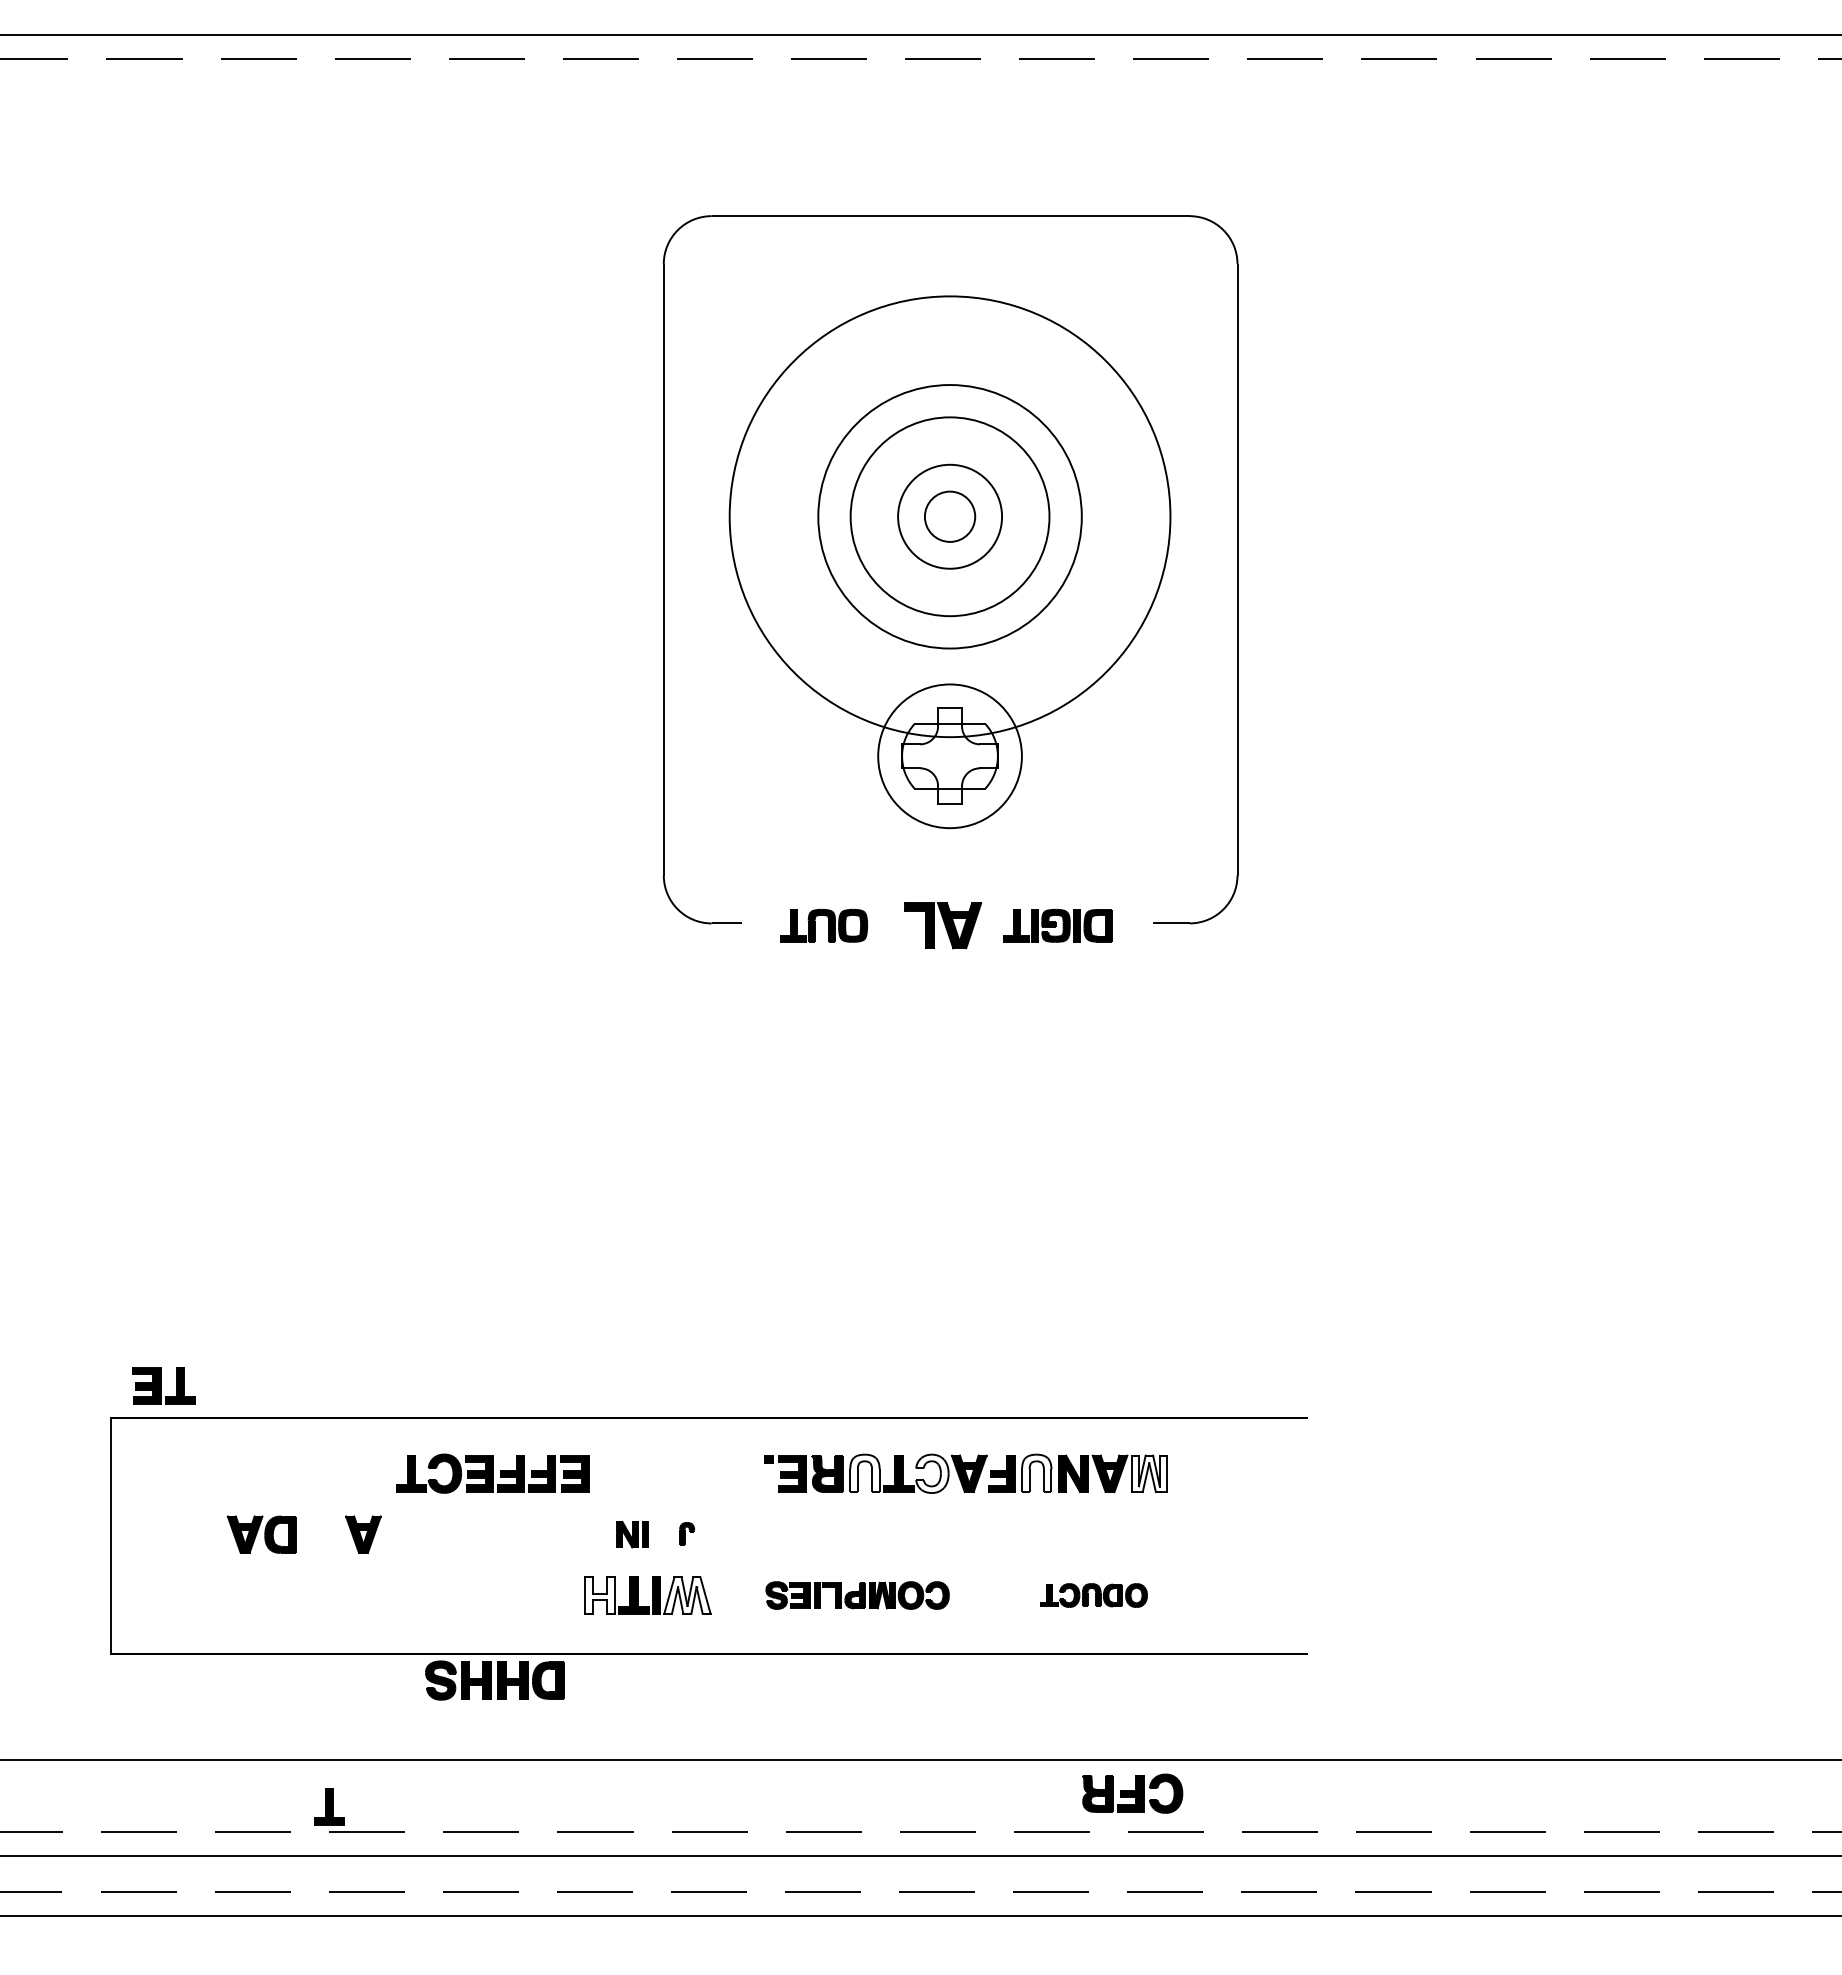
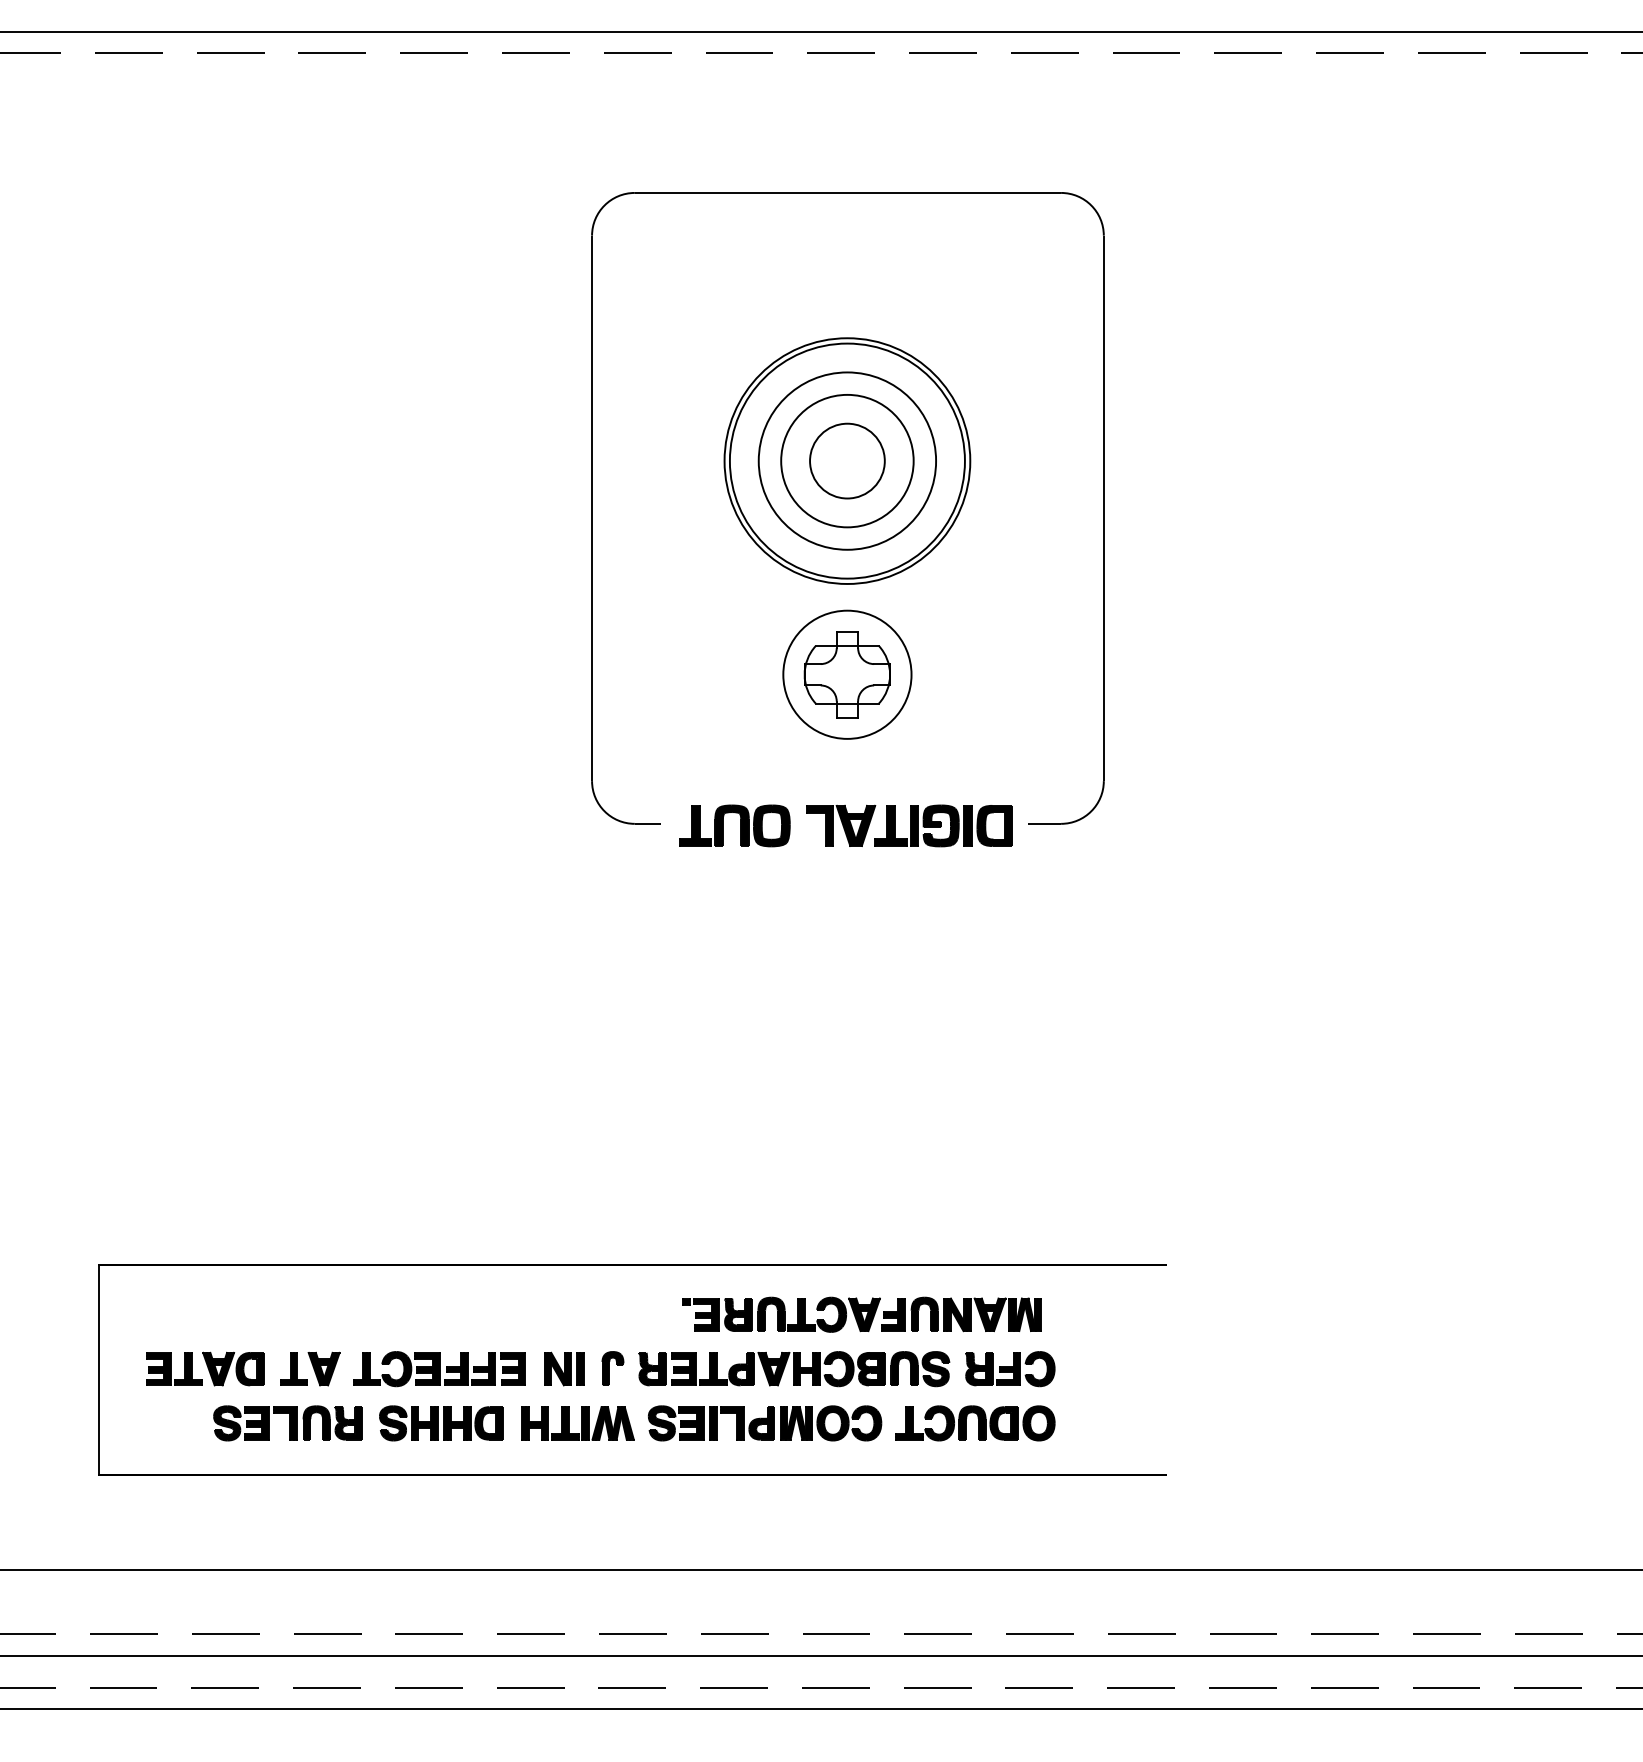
circle: (949, 516) -> (846, 460), size x0.62
circle: (949, 516) -> (846, 460), size x1.43
circle: (949, 516) -> (846, 460), size x1.67
part: (824, 925) -> (735, 825), size x1.43
part: (1057, 925) -> (943, 825), size x1.43
part: (163, 1385) -> (173, 1368), moved
part: (492, 1473) -> (439, 1368), moved
fill: (864, 1473) -> (771, 1314), added
fill: (932, 1473) -> (831, 1314), added
fill: (1036, 1473) -> (924, 1314), added
fill: (1149, 1473) -> (1025, 1314), added
part: (686, 1533) -> (612, 1368), size x1.67
part: (632, 1534) -> (564, 1368), size x1.43
part: (890, 1534) -> (794, 1368), added
part: (322, 1595) -> (287, 1423), added
fill: (599, 1595) -> (534, 1423), added
fill: (687, 1595) -> (613, 1423), added
part: (857, 1595) -> (764, 1423), size x1.43
part: (1093, 1595) -> (975, 1423), size x1.67
part: (494, 1680) -> (441, 1423), moved
part: (1132, 1793) -> (1010, 1368), moved
part: (329, 1806) -> (293, 1368), moved

